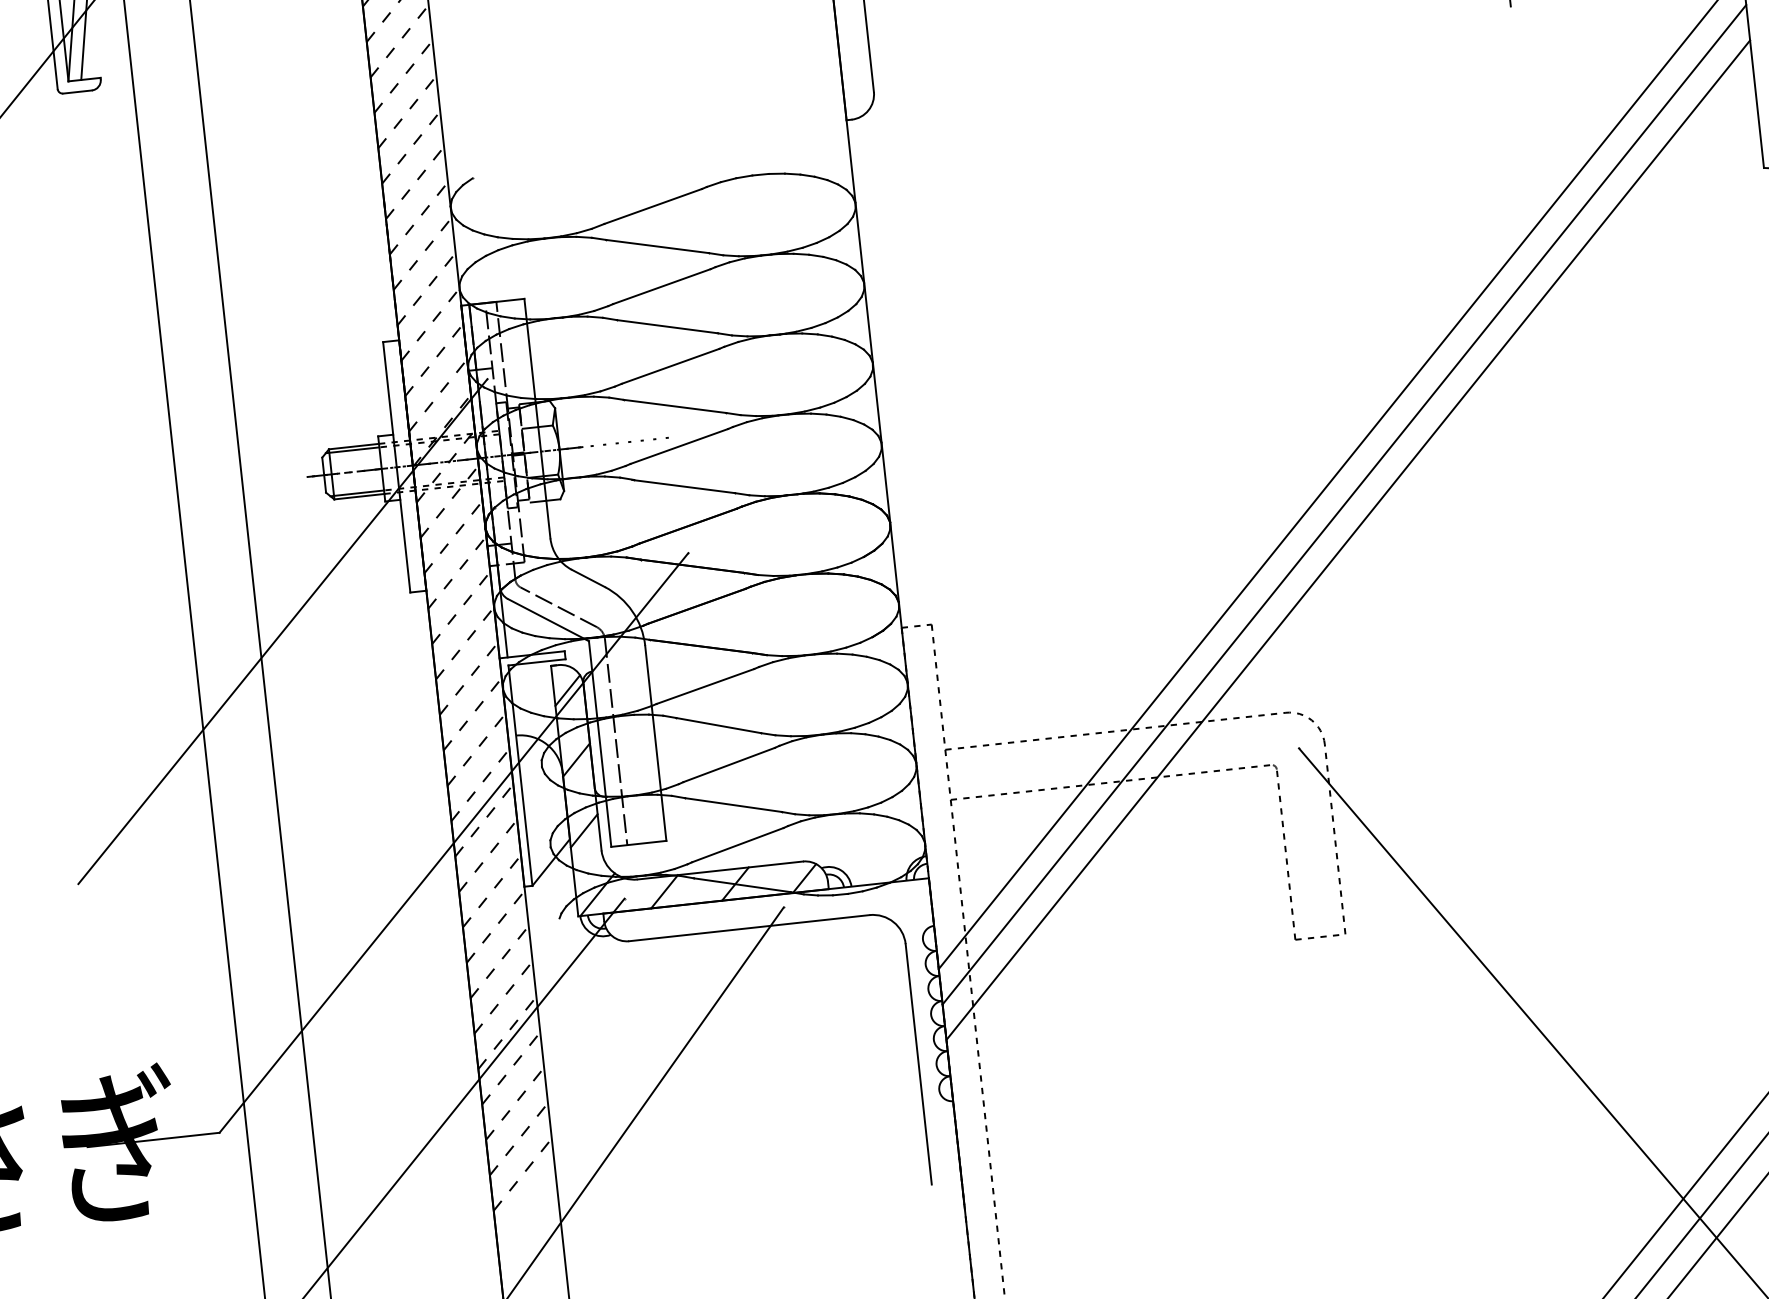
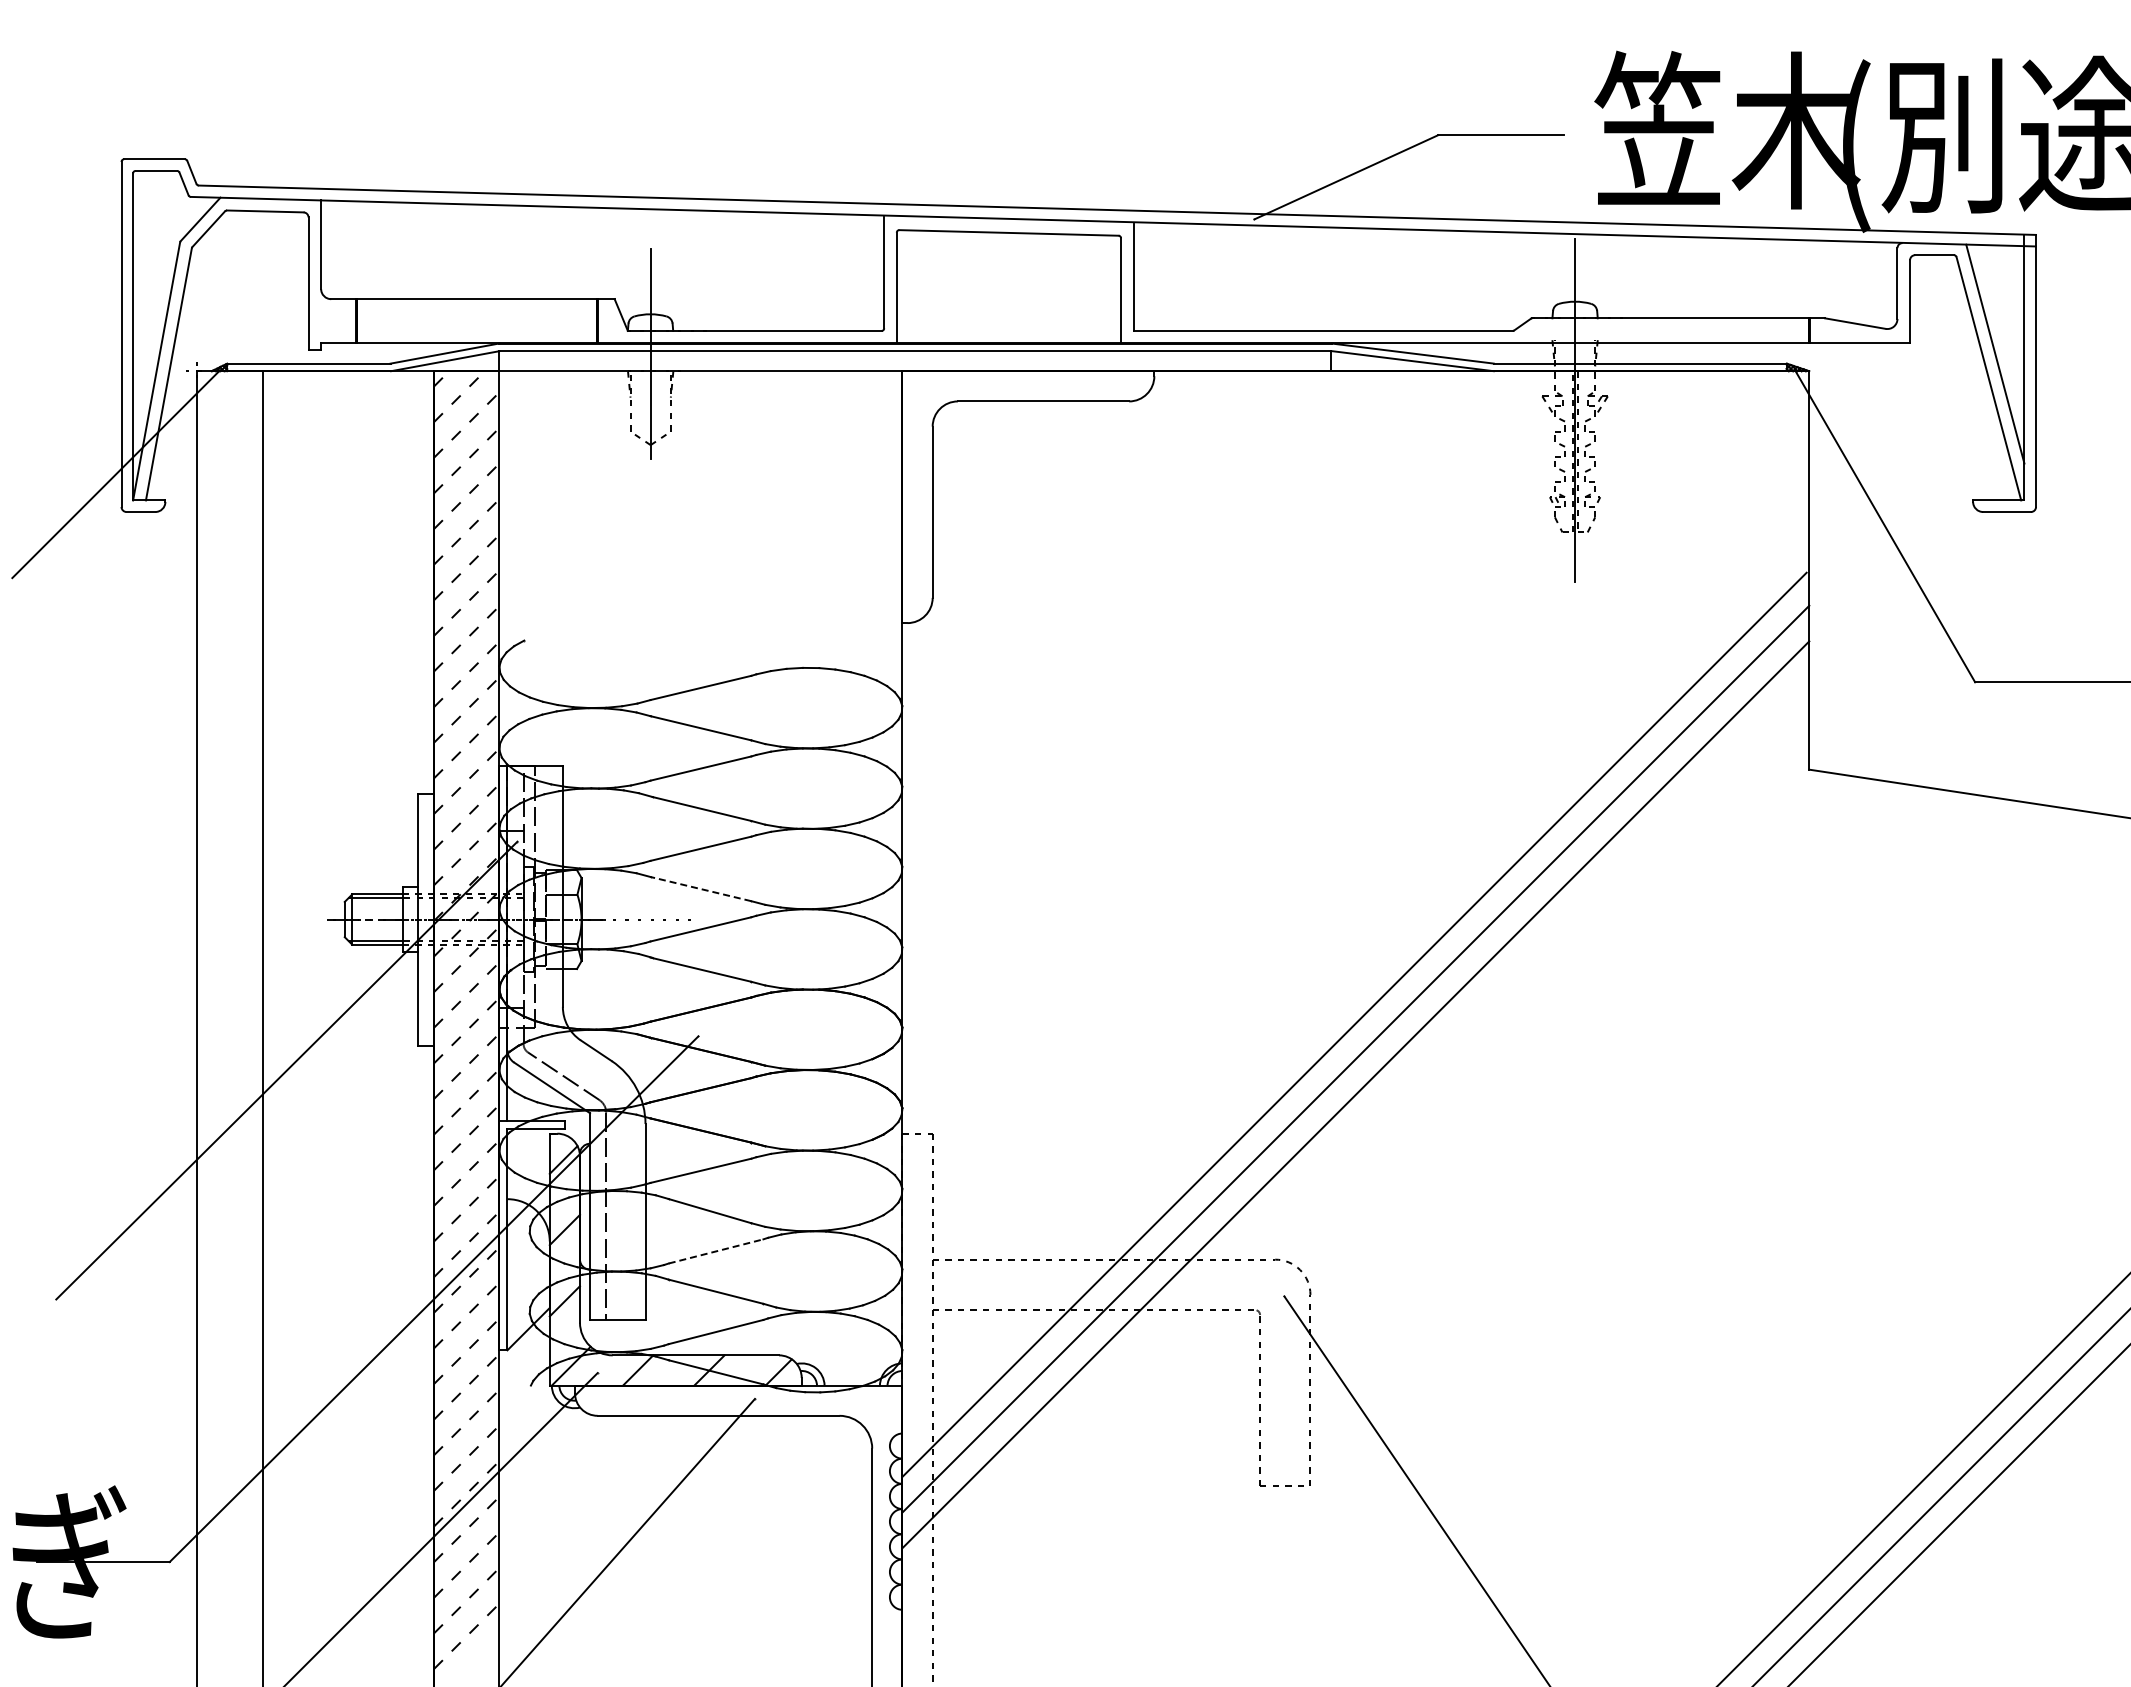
line: (674, 406) -> (700, 889), solid -> dashed
line: (729, 765) -> (716, 1251), solid -> dashed

